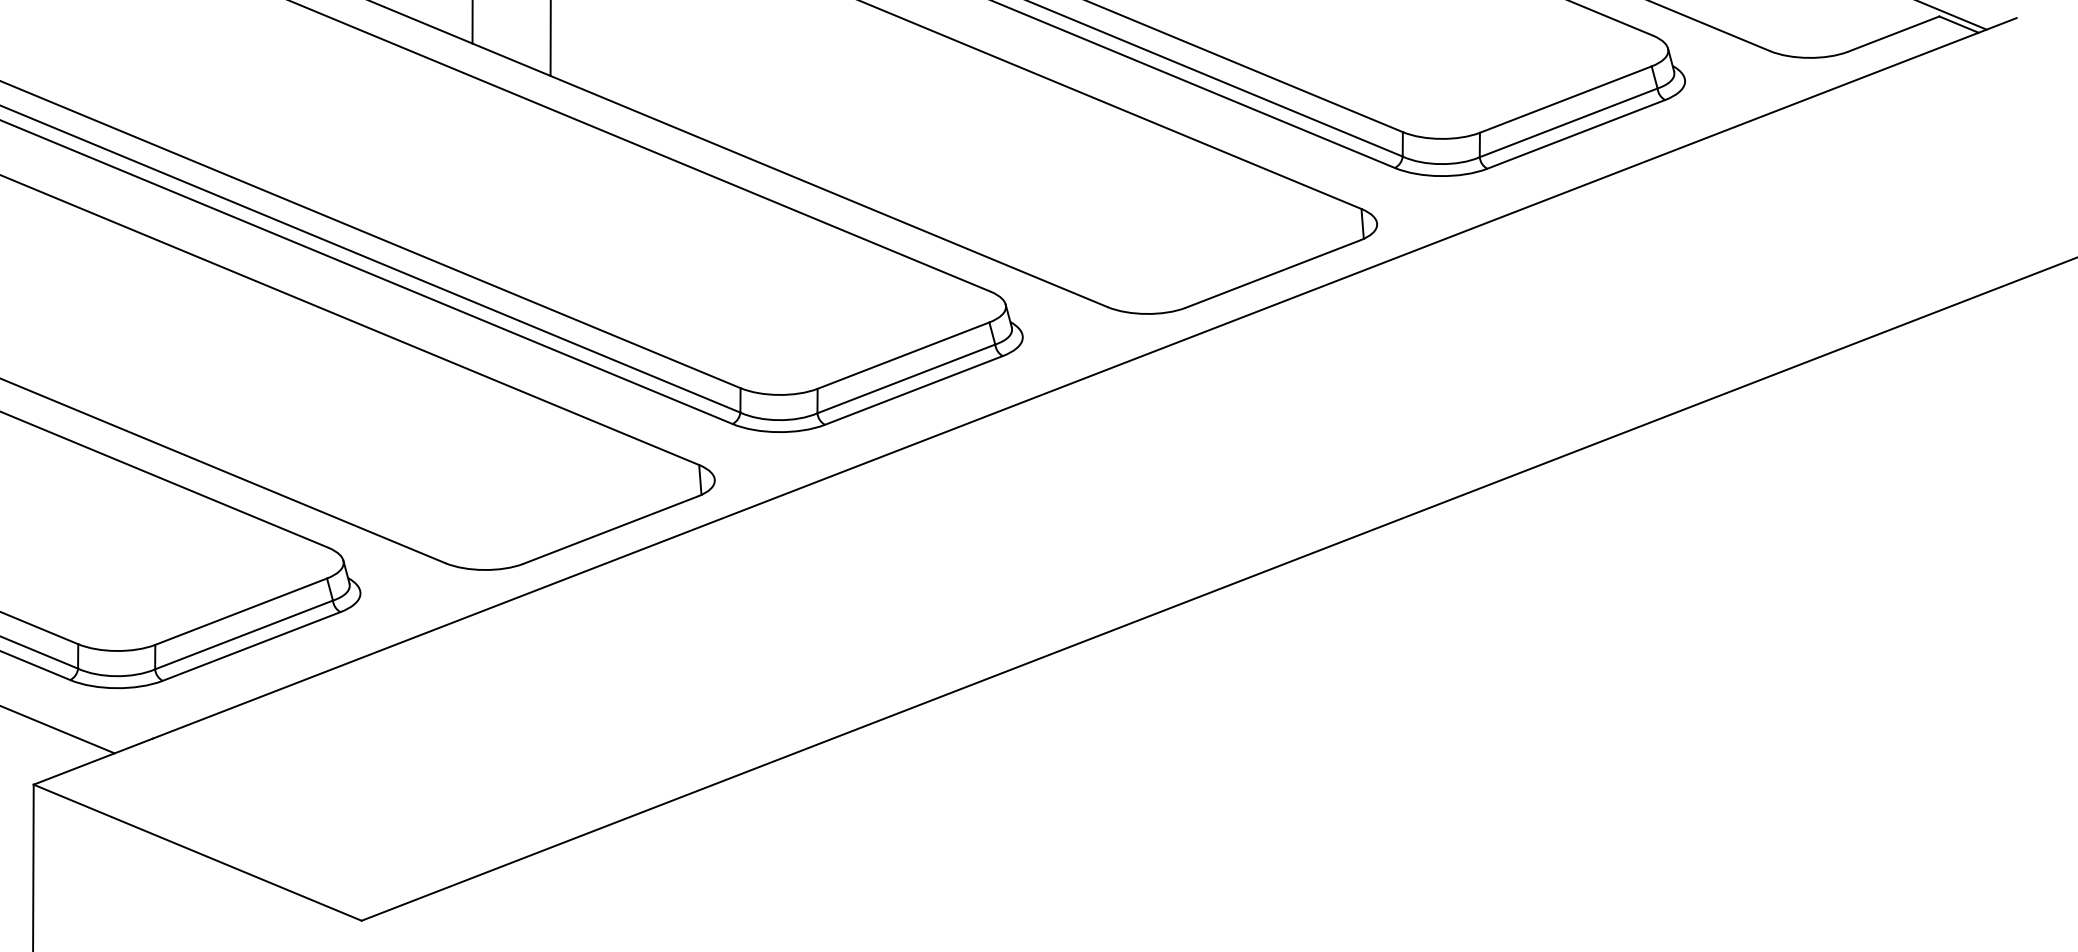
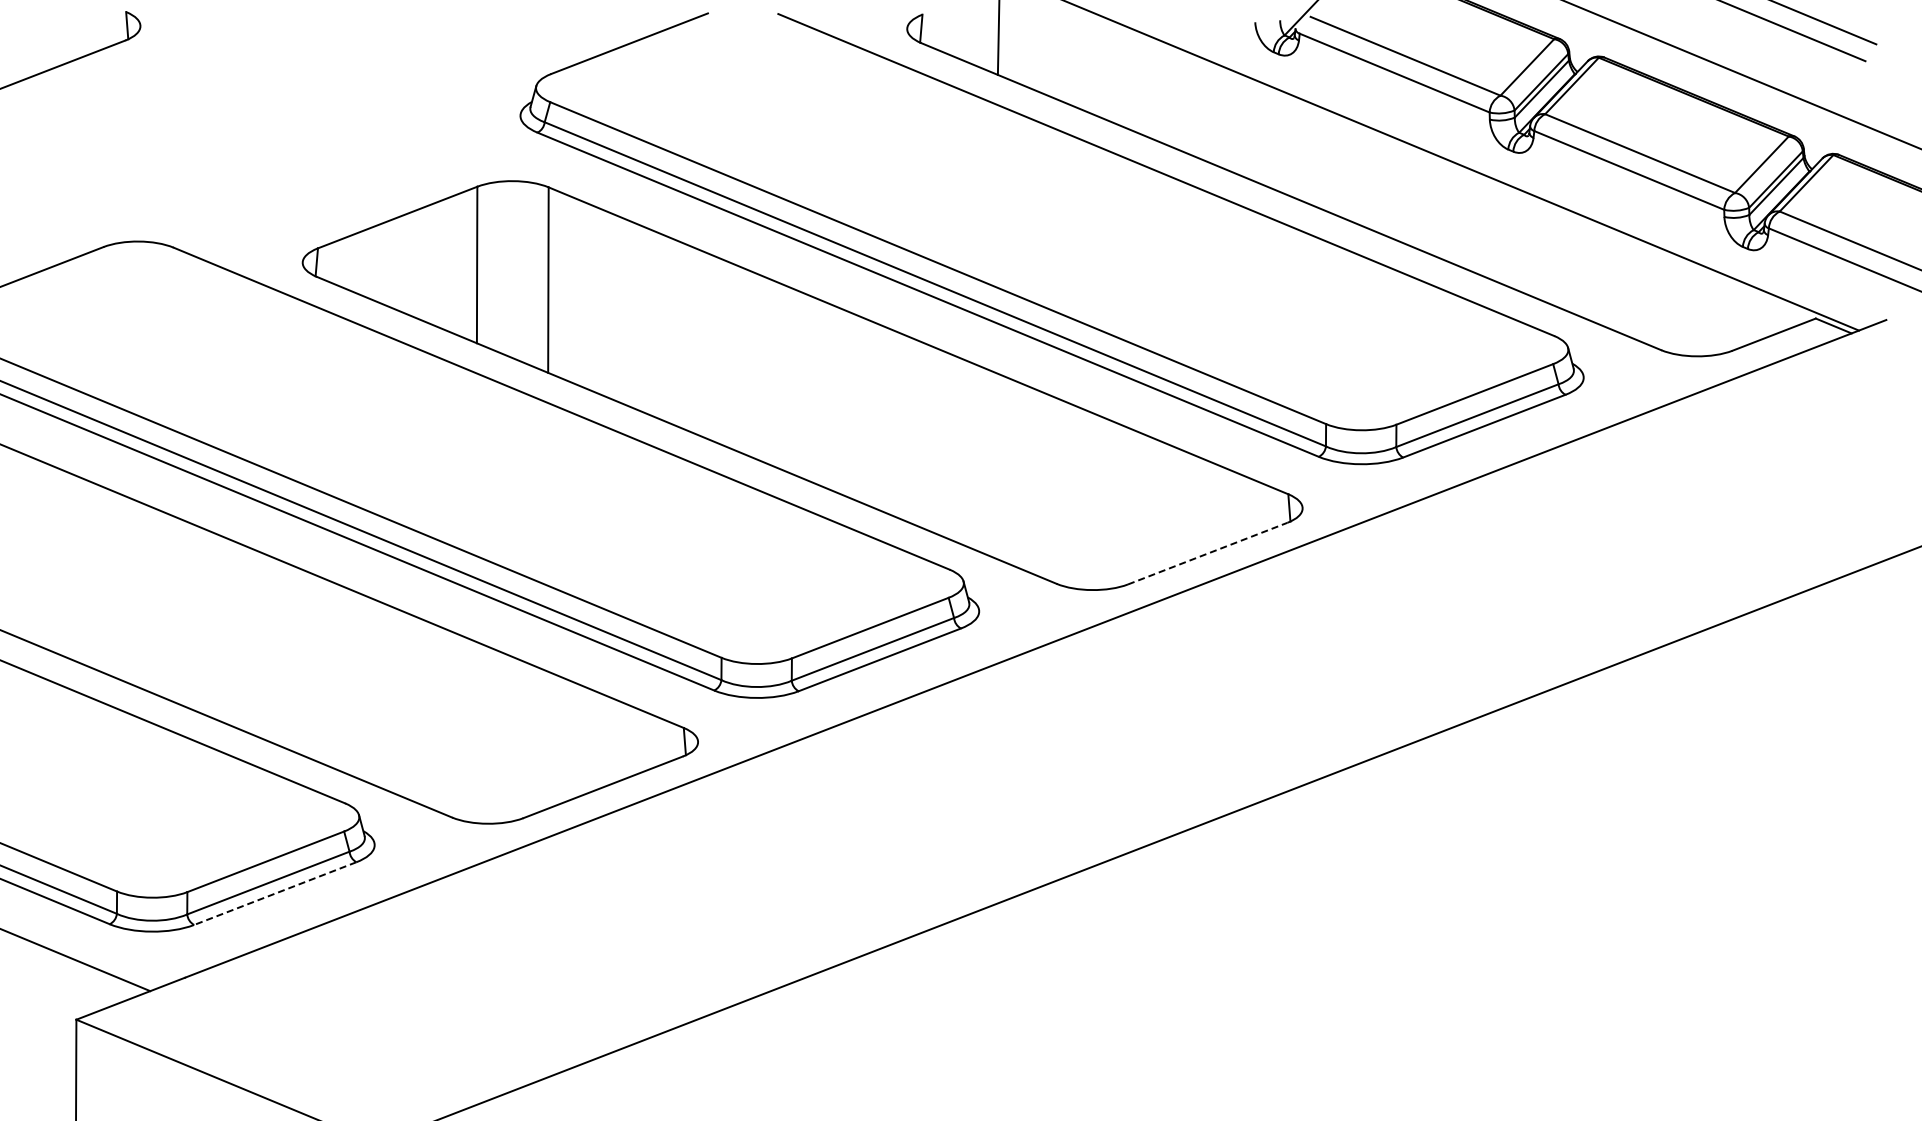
line: (1274, 273) -> (1208, 553), solid -> dashed
line: (250, 646) -> (274, 893), solid -> dashed

